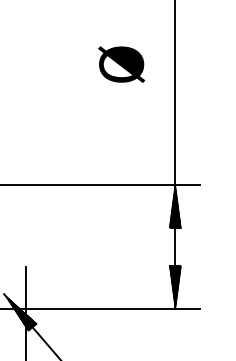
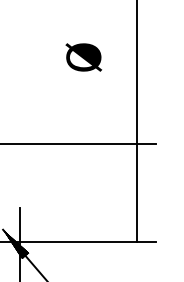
text: (121, 64) -> (83, 57), moved
hatch: (174, 206) -> (136, 161), removed
hatch: (174, 287) -> (136, 224), removed

